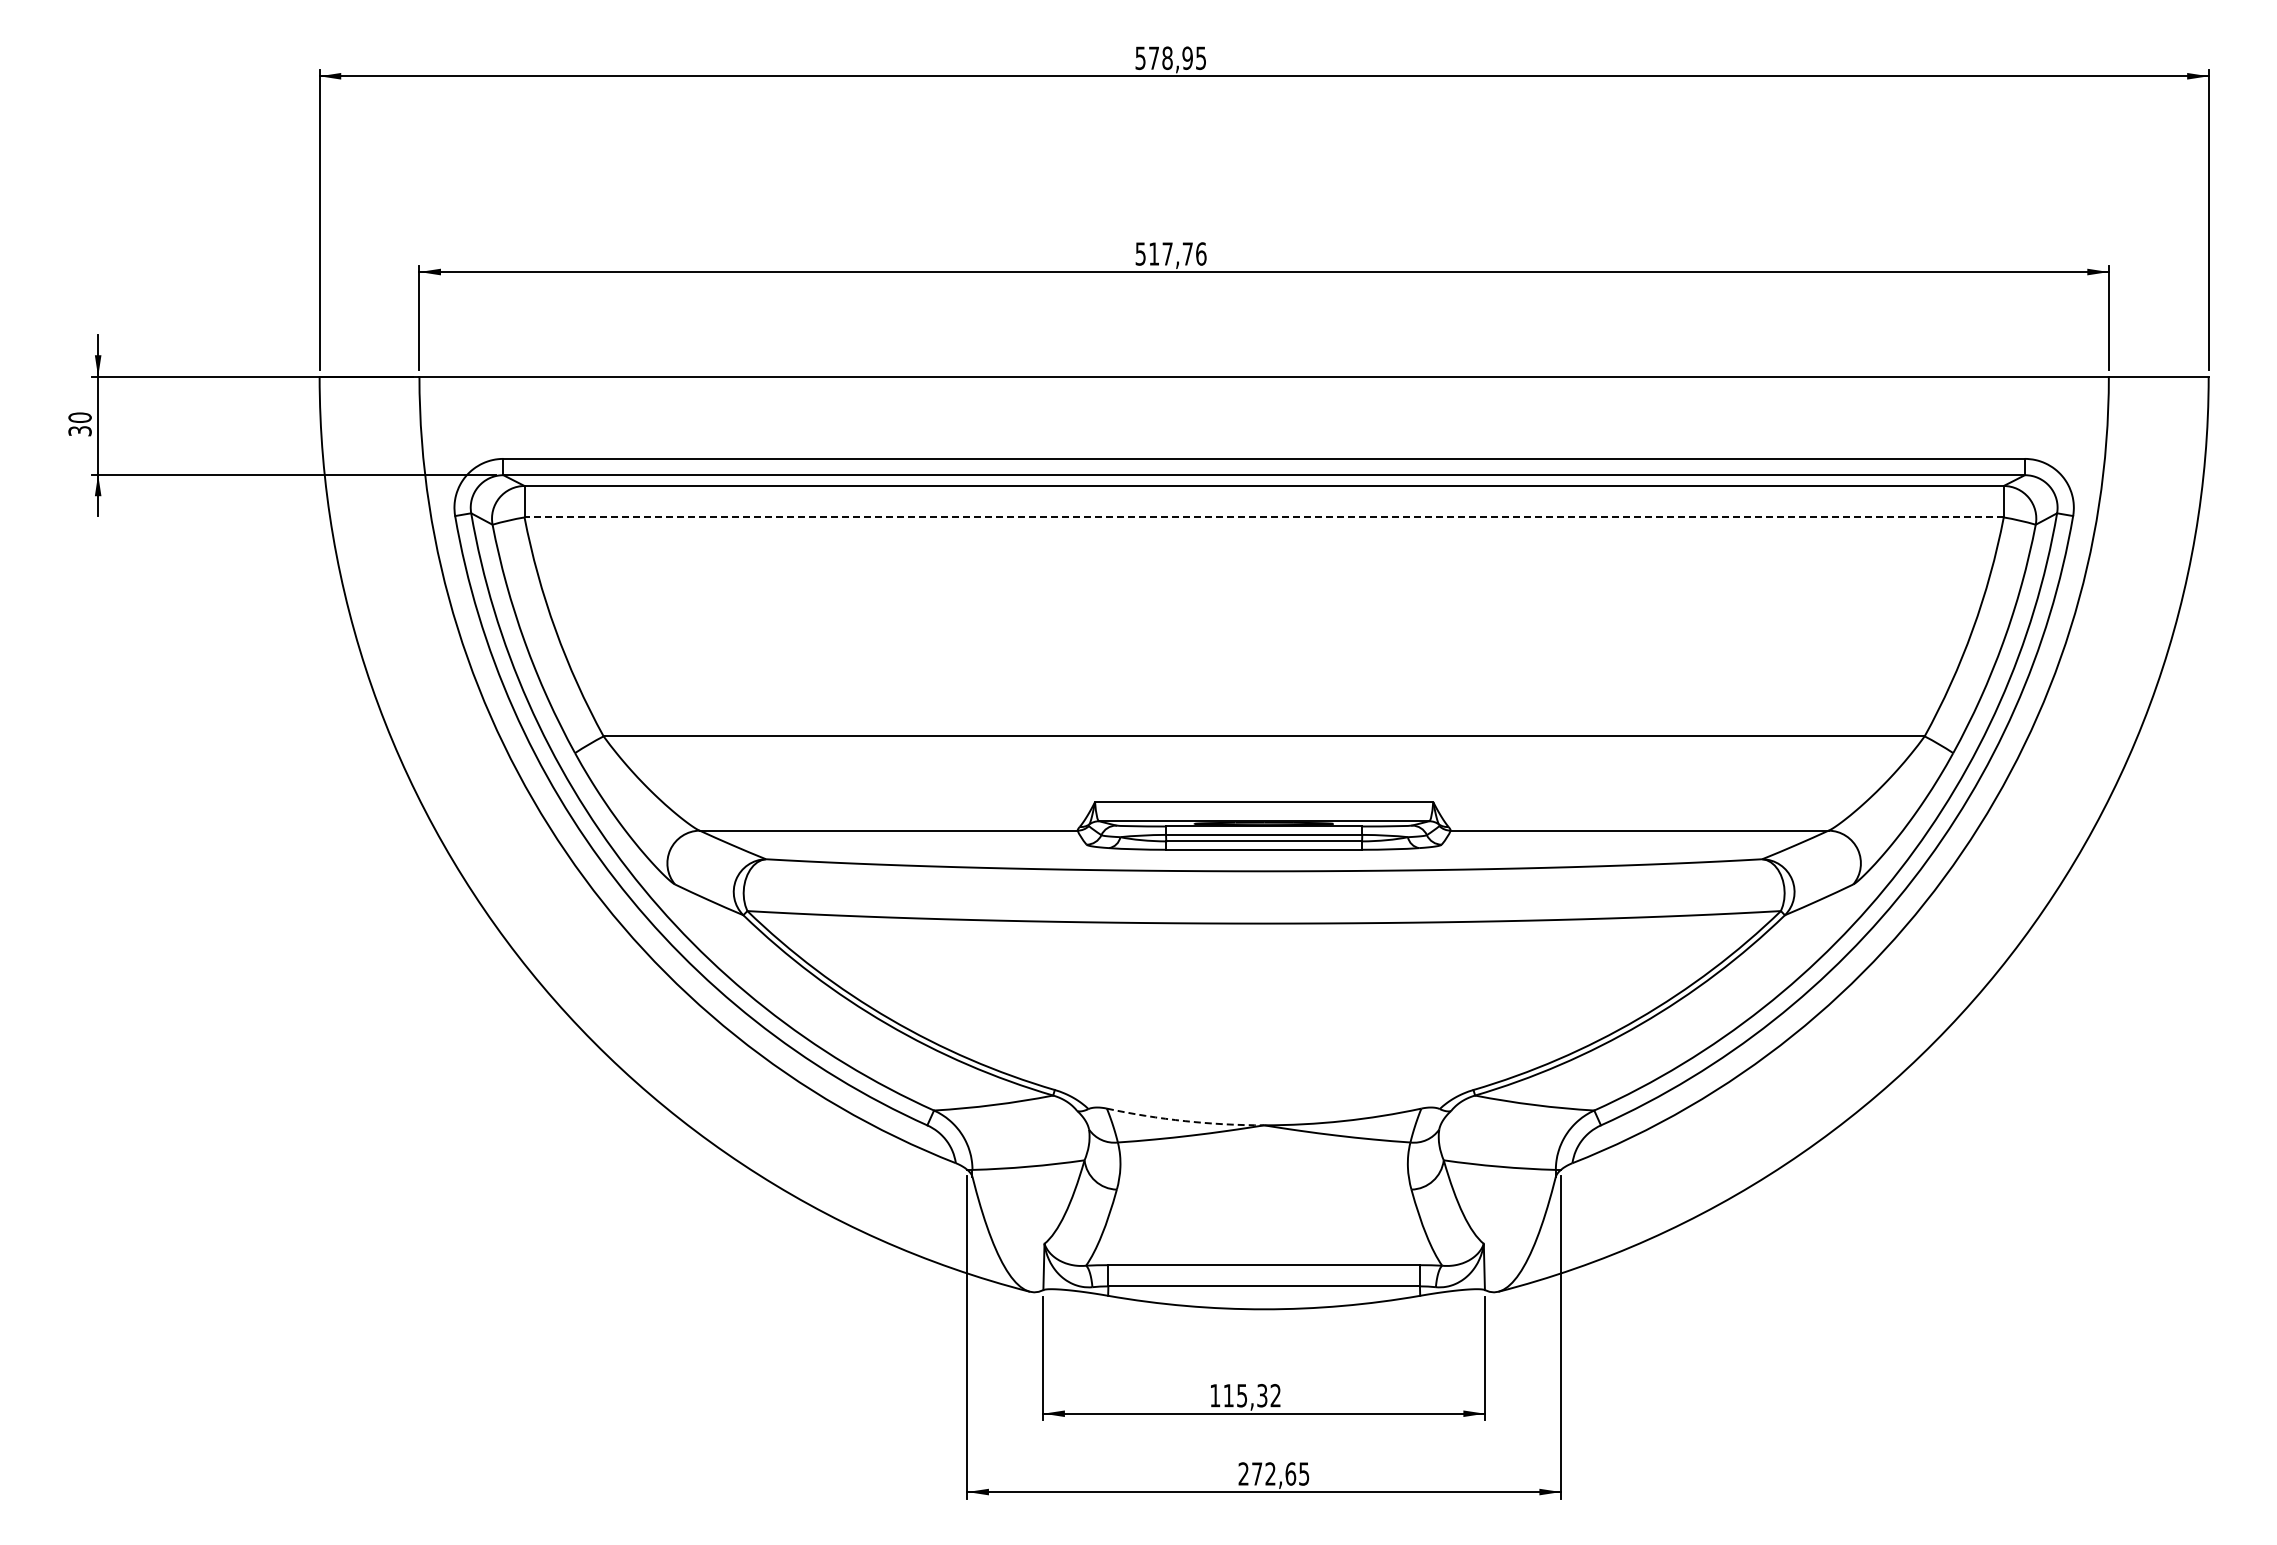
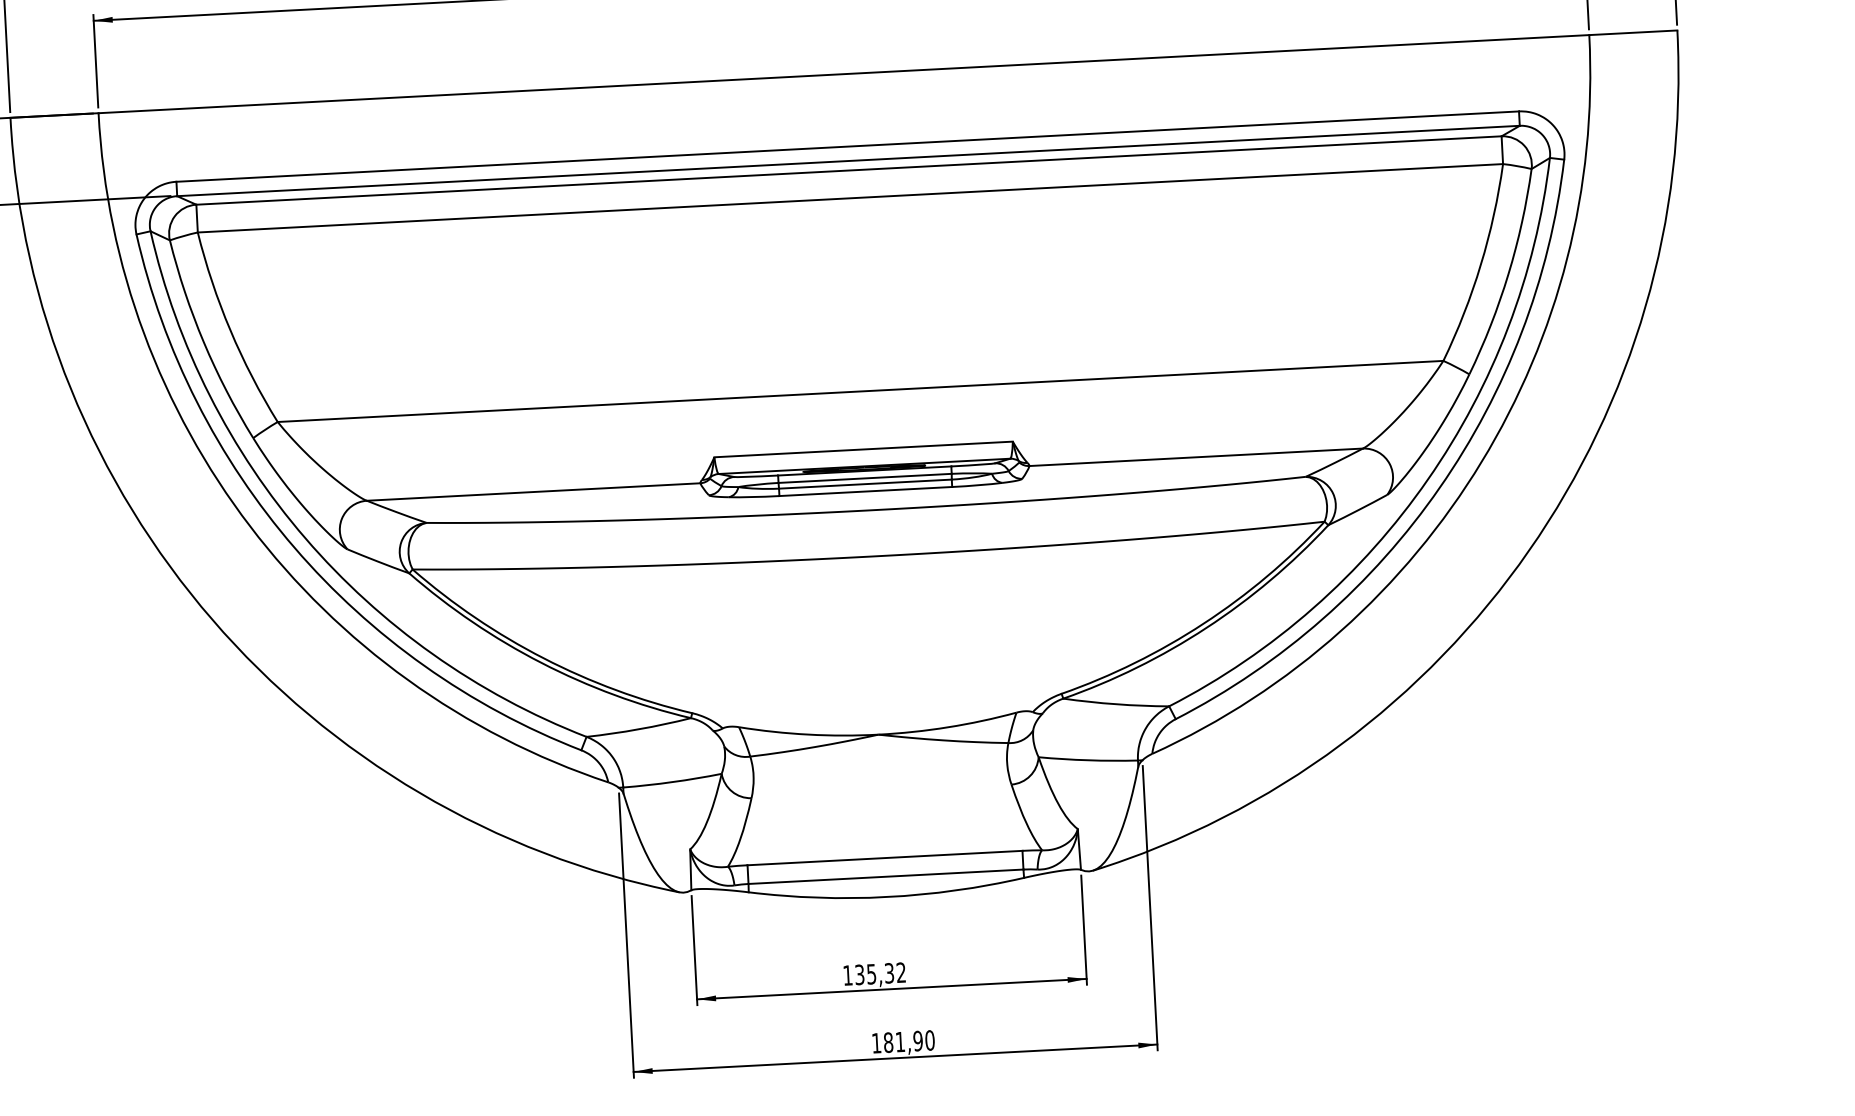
line: (1264, 517) -> (850, 198), dashed -> solid
arc: (1185, 1121) -> (808, 734), dashed -> solid
text: (1228, 1395) -> (859, 974), 115,32 -> 135,32
text: (1273, 1473) -> (902, 1041), 272,65 -> 181,90

